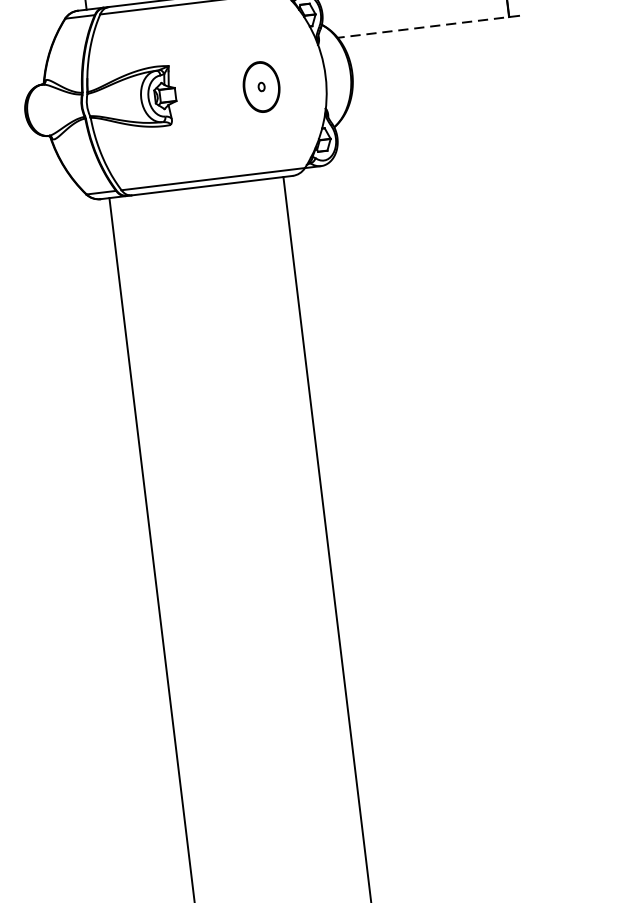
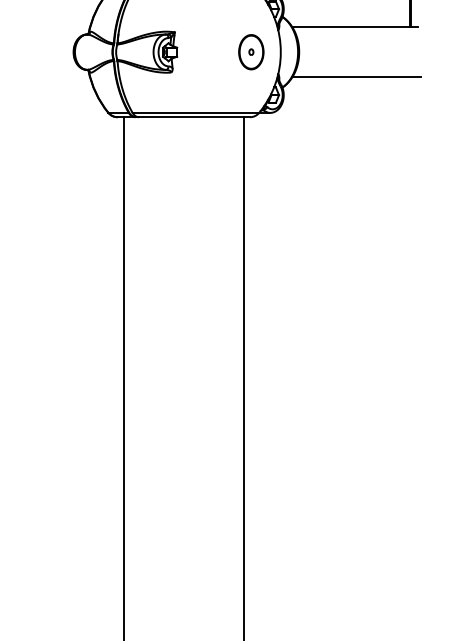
line: (429, 26) -> (355, 26), dashed -> solid
part: (261, 87) -> (251, 52), moved
line: (439, 99) -> (356, 77), added

